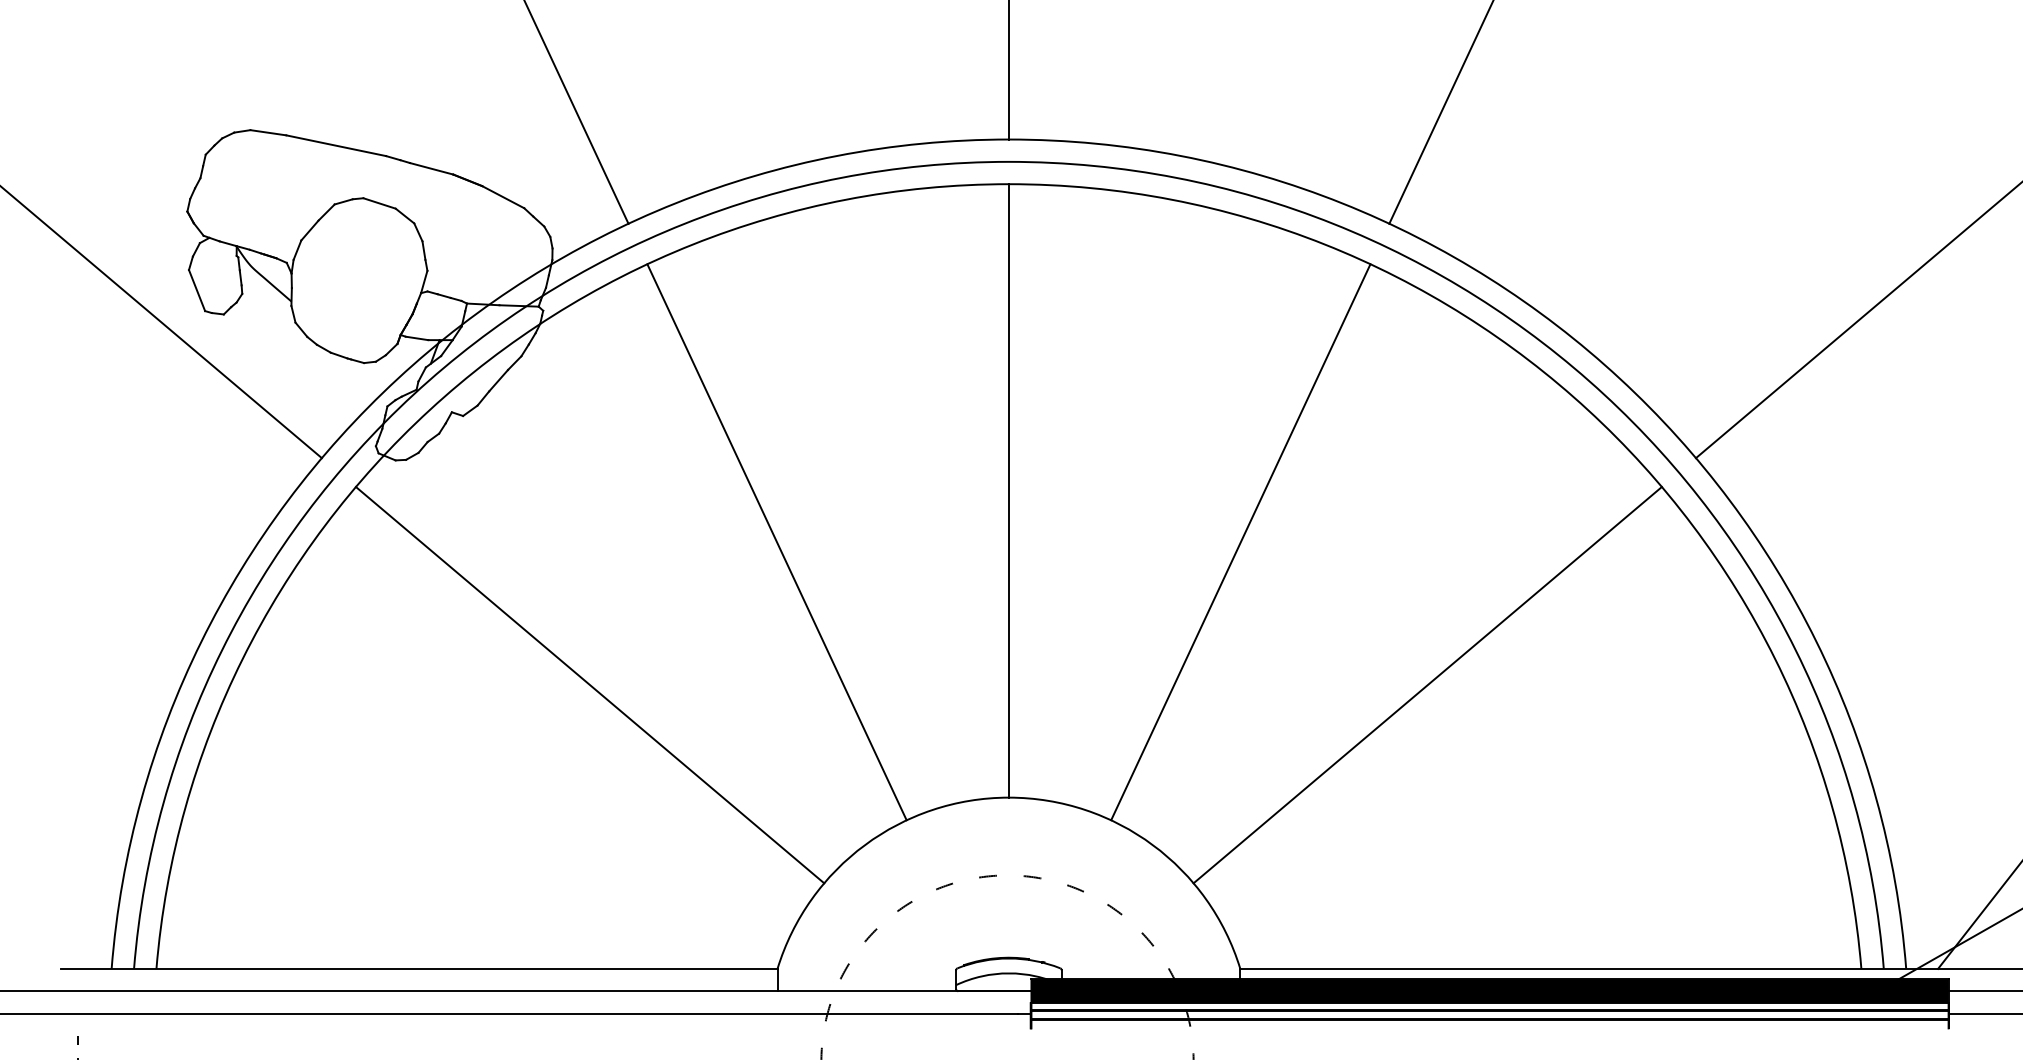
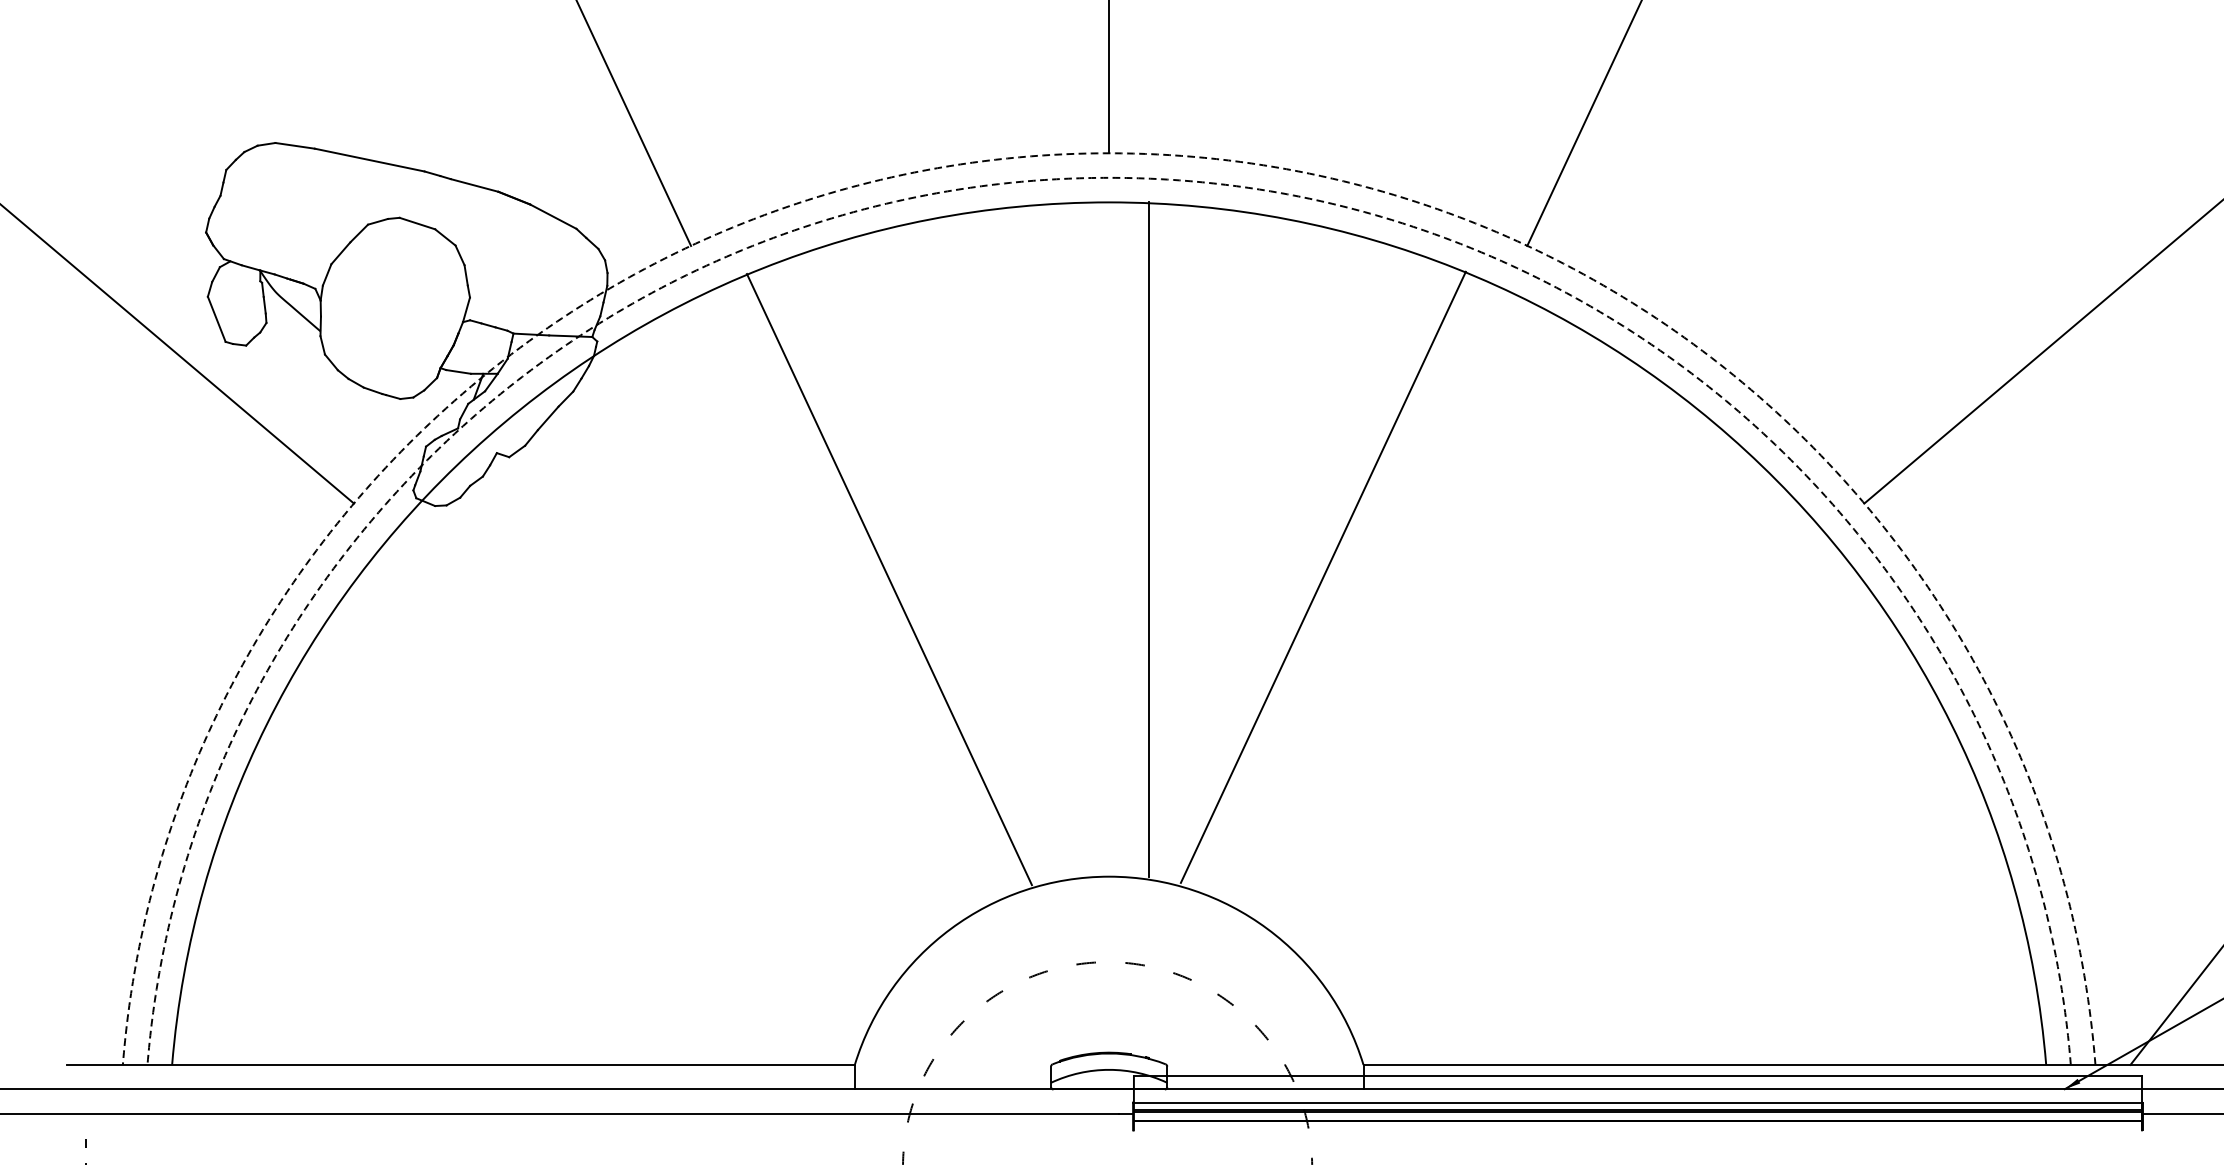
arc: (1008, 139) -> (1108, 153), solid -> dashed
arc: (1008, 161) -> (1108, 177), solid -> dashed
line: (1008, 490) -> (1148, 539), moved
line: (776, 542) -> (888, 579), moved
line: (1240, 542) -> (1323, 577), moved
line: (589, 685) -> (648, 753), removed
line: (1427, 685) -> (1569, 753), removed
fill: (1489, 991) -> (1637, 1089), removed

